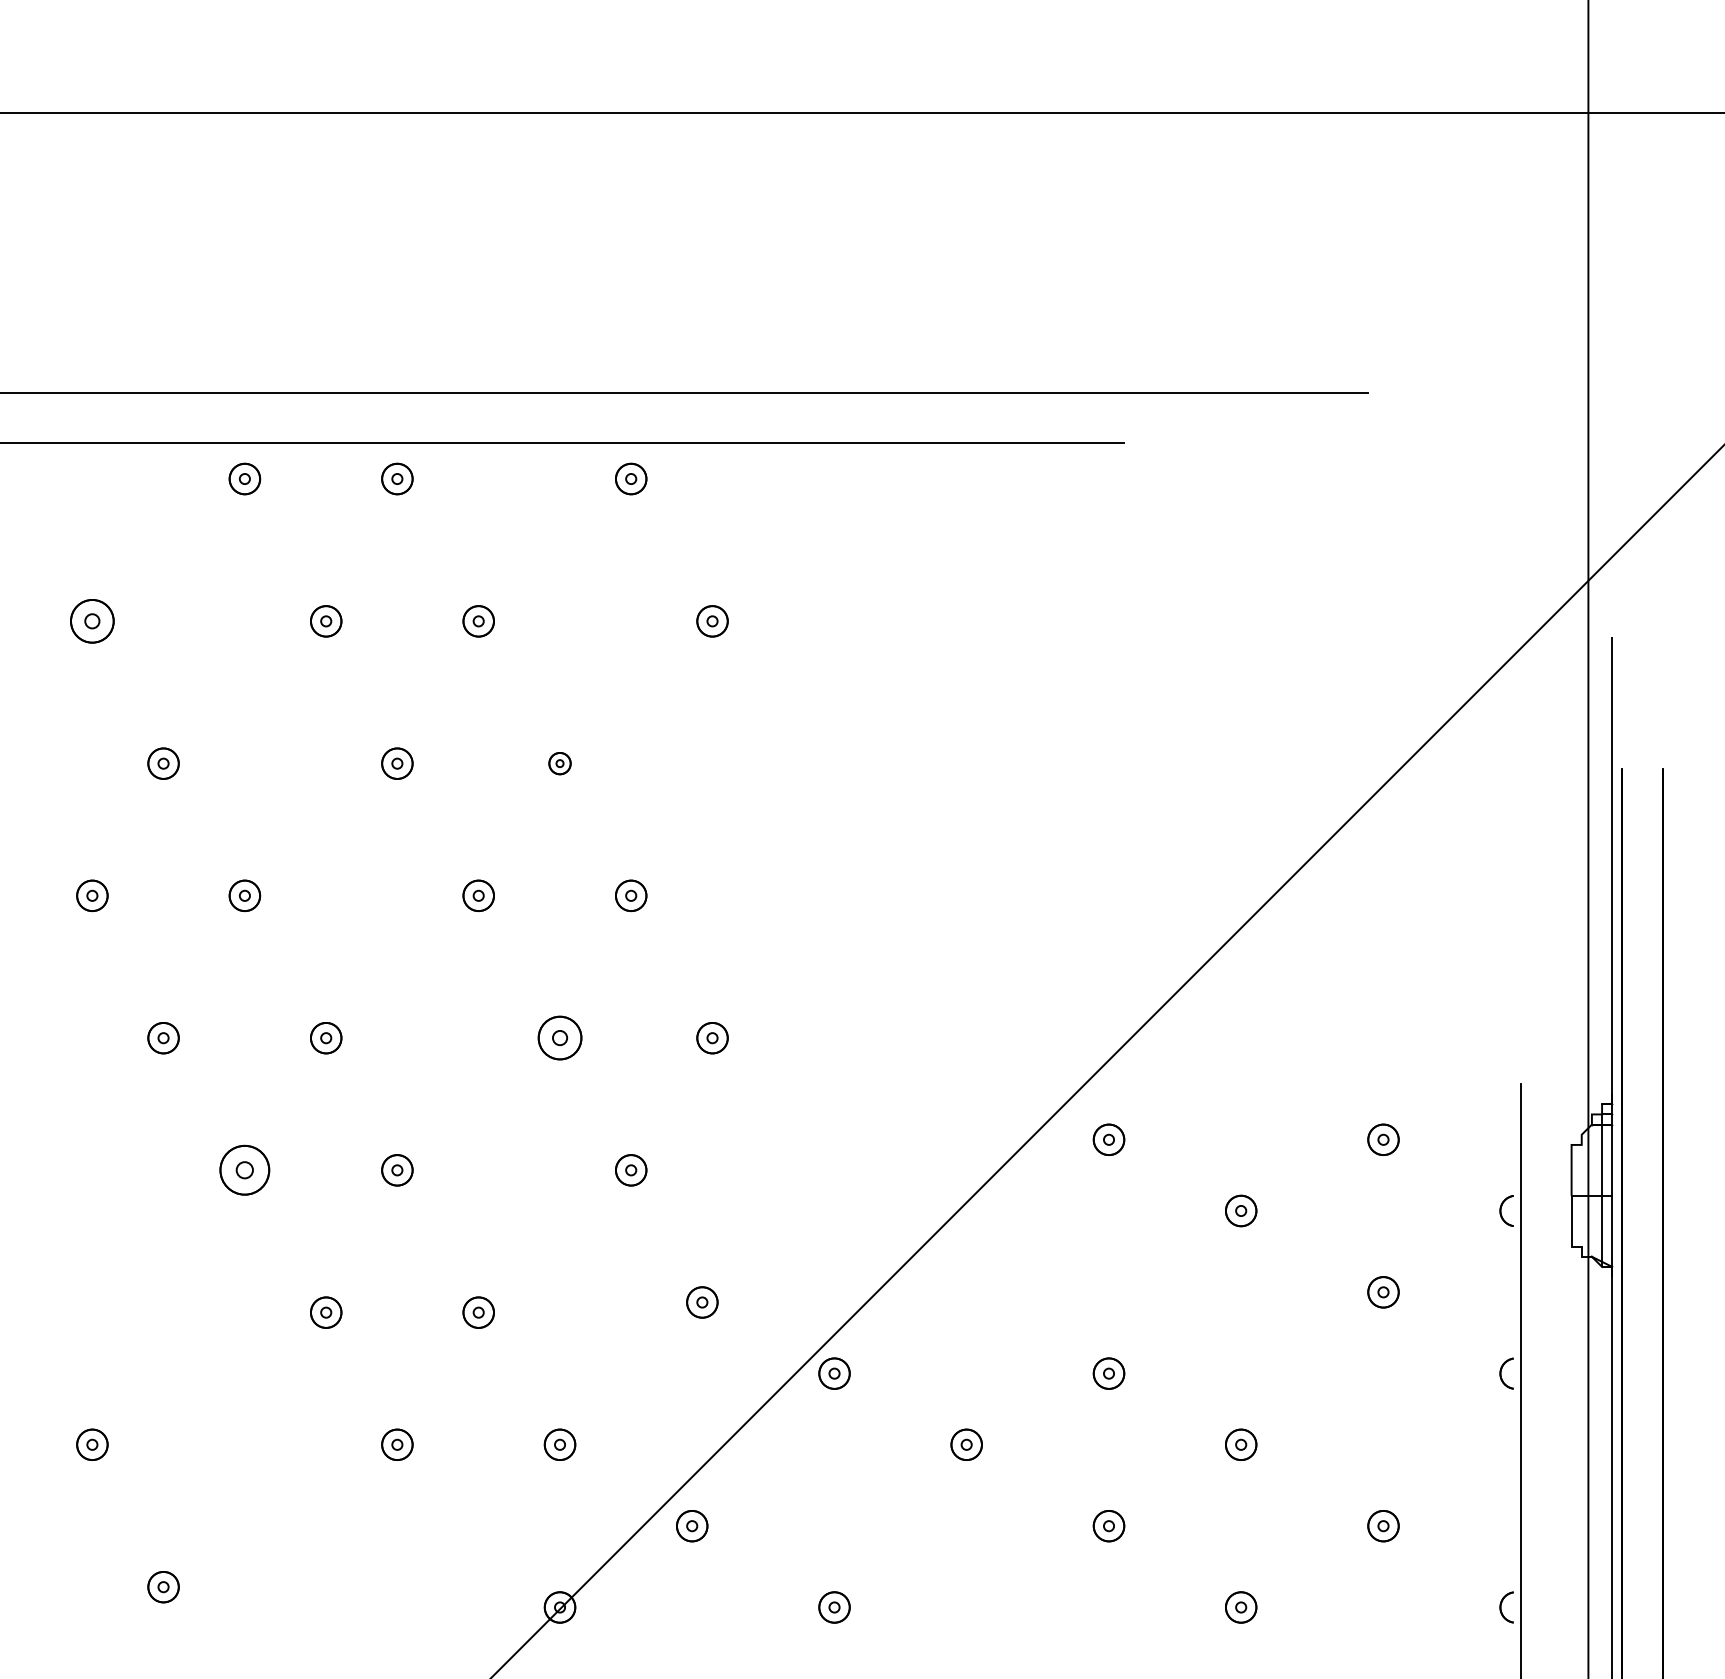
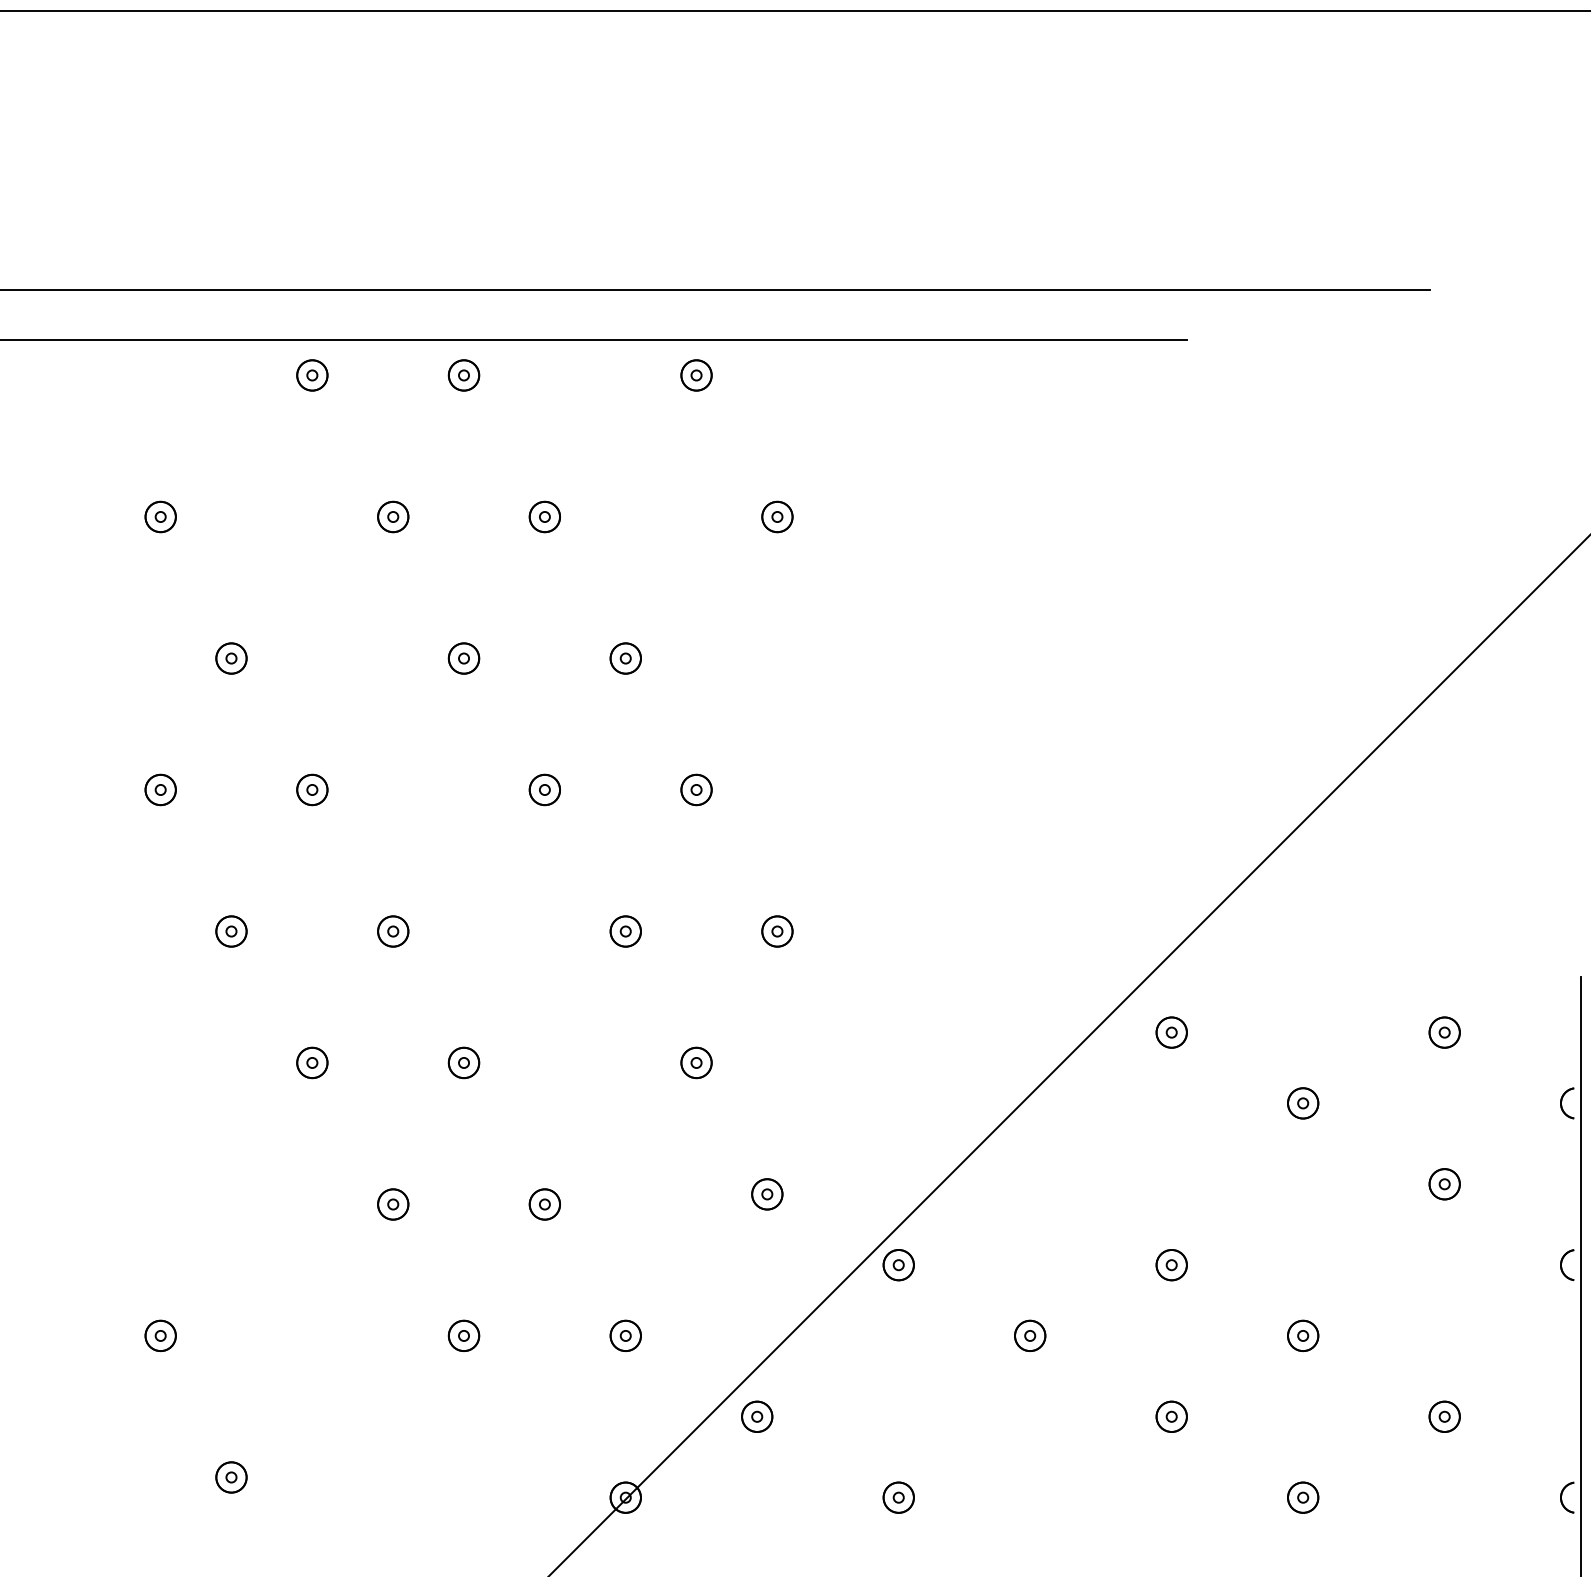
part: (92, 621) -> (160, 517), size x0.71
part: (559, 763) -> (625, 658), size x1.43
part: (559, 1038) -> (625, 931), size x0.71
part: (244, 1170) -> (311, 1063), size x0.62

